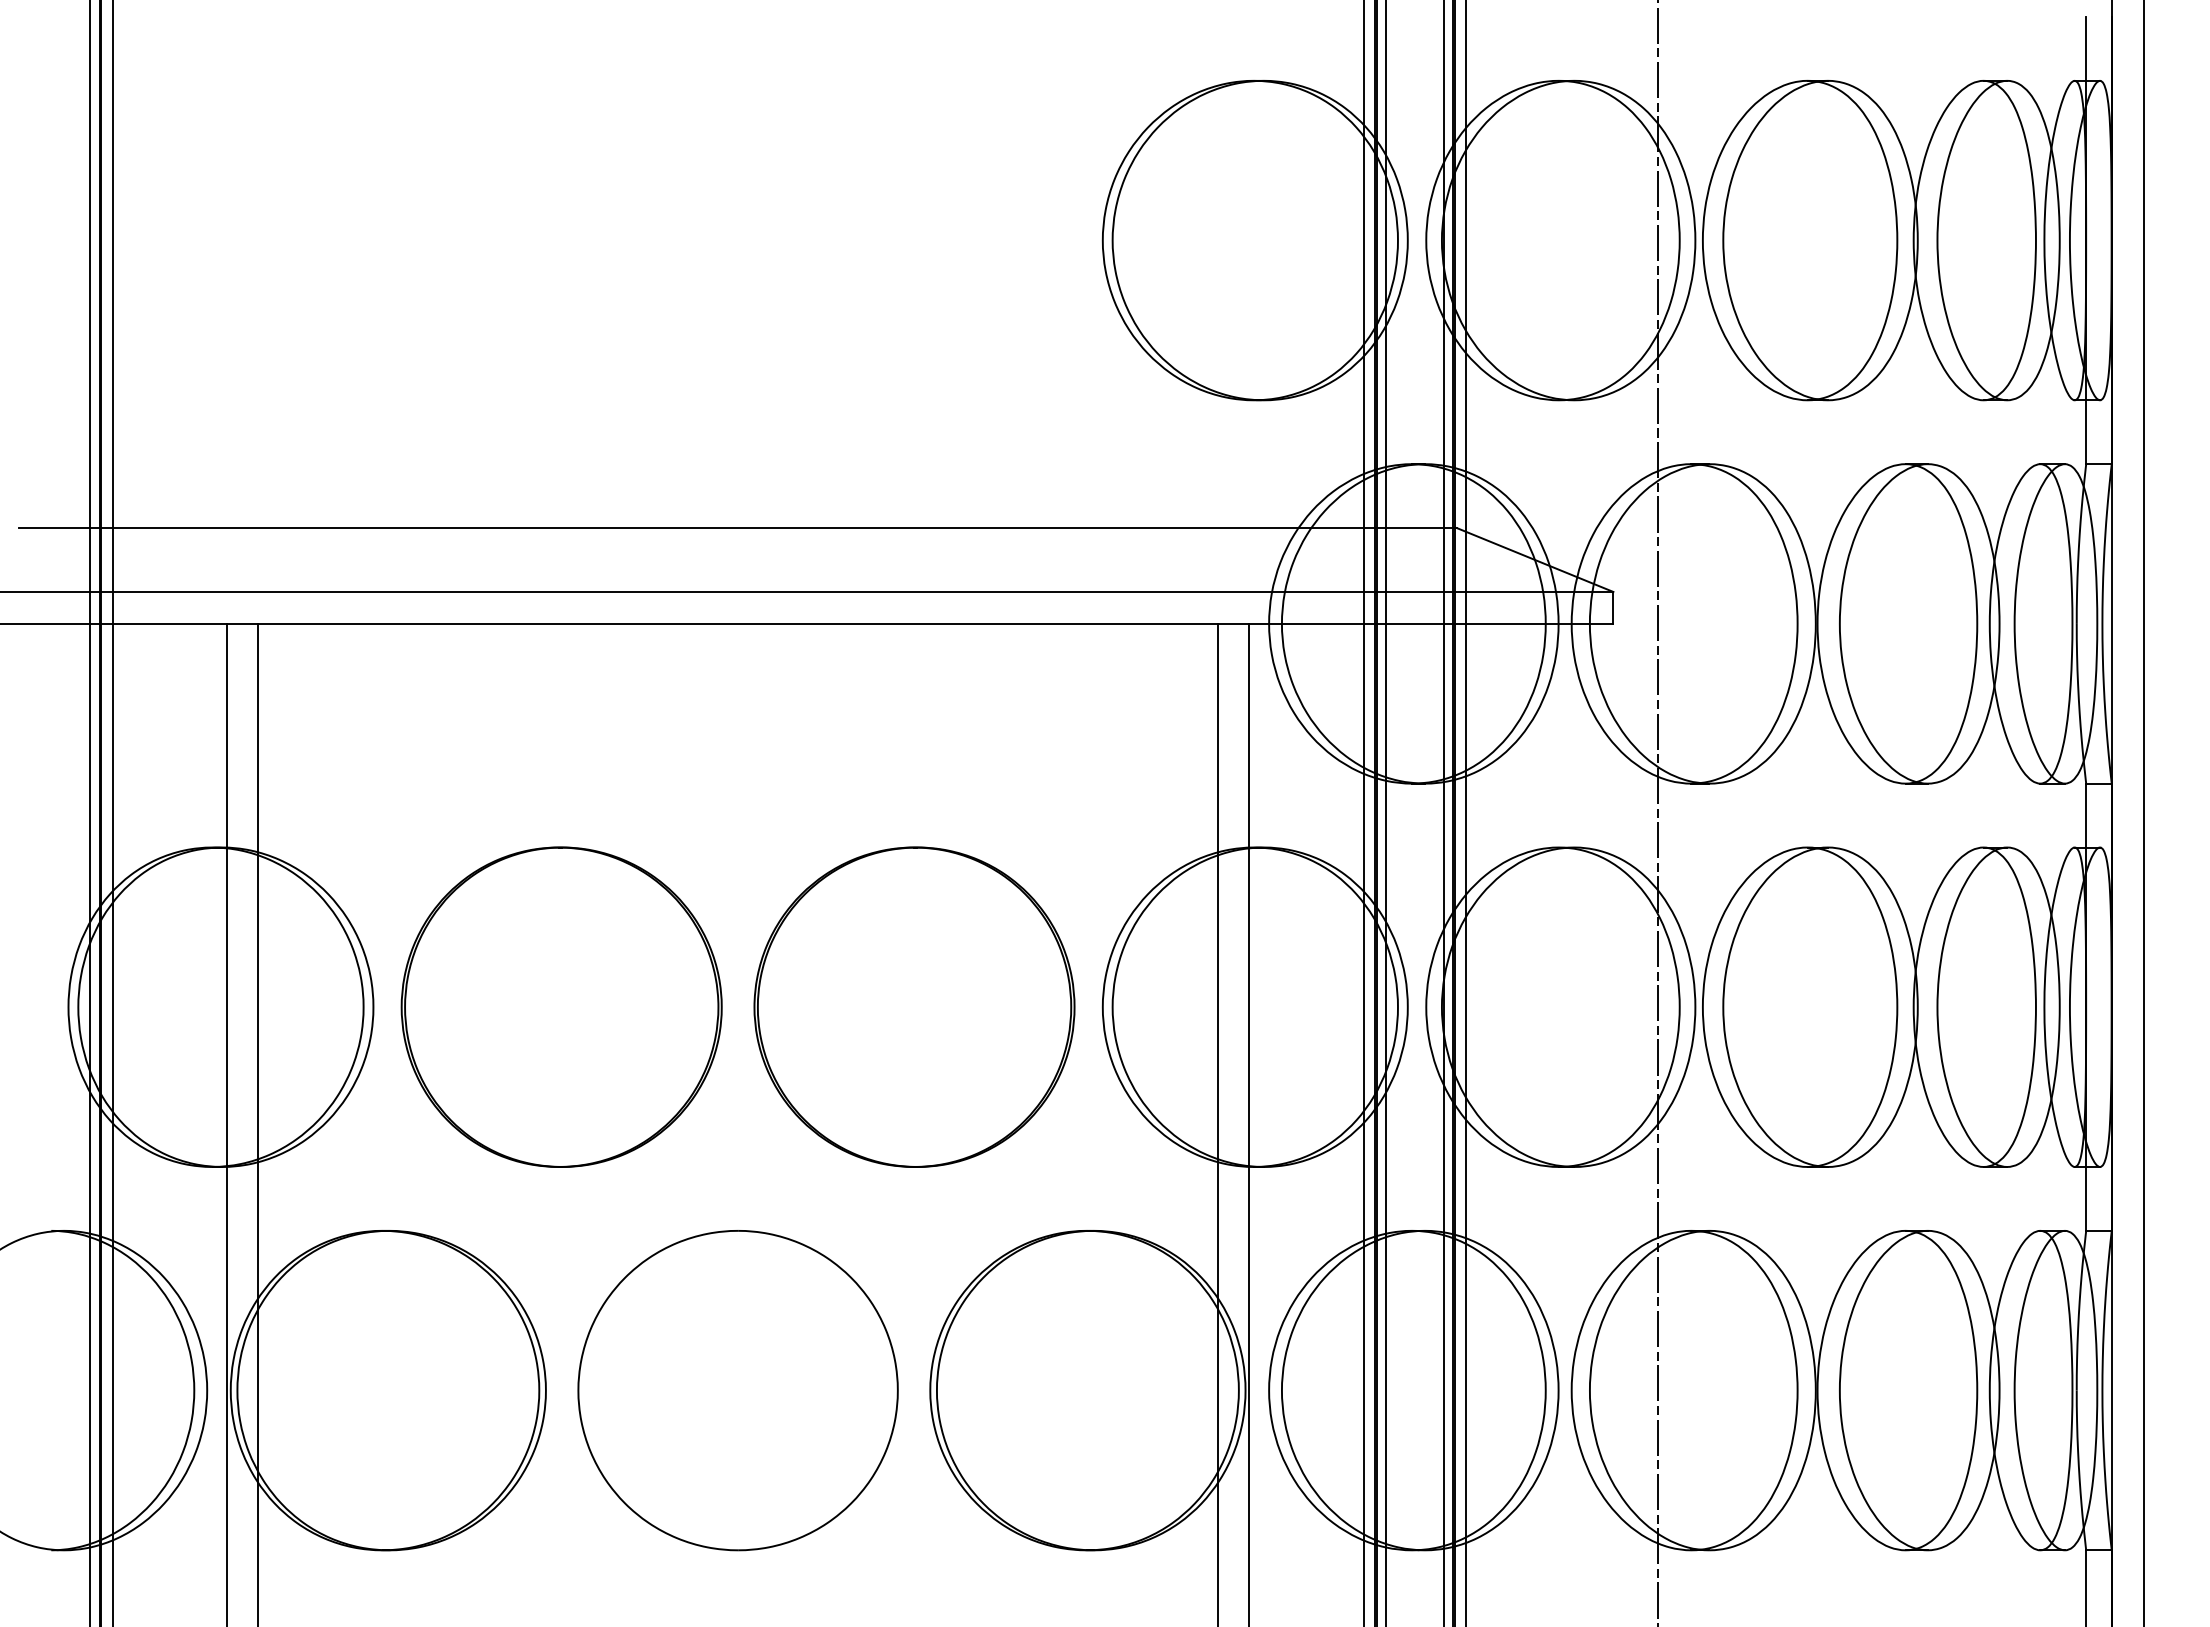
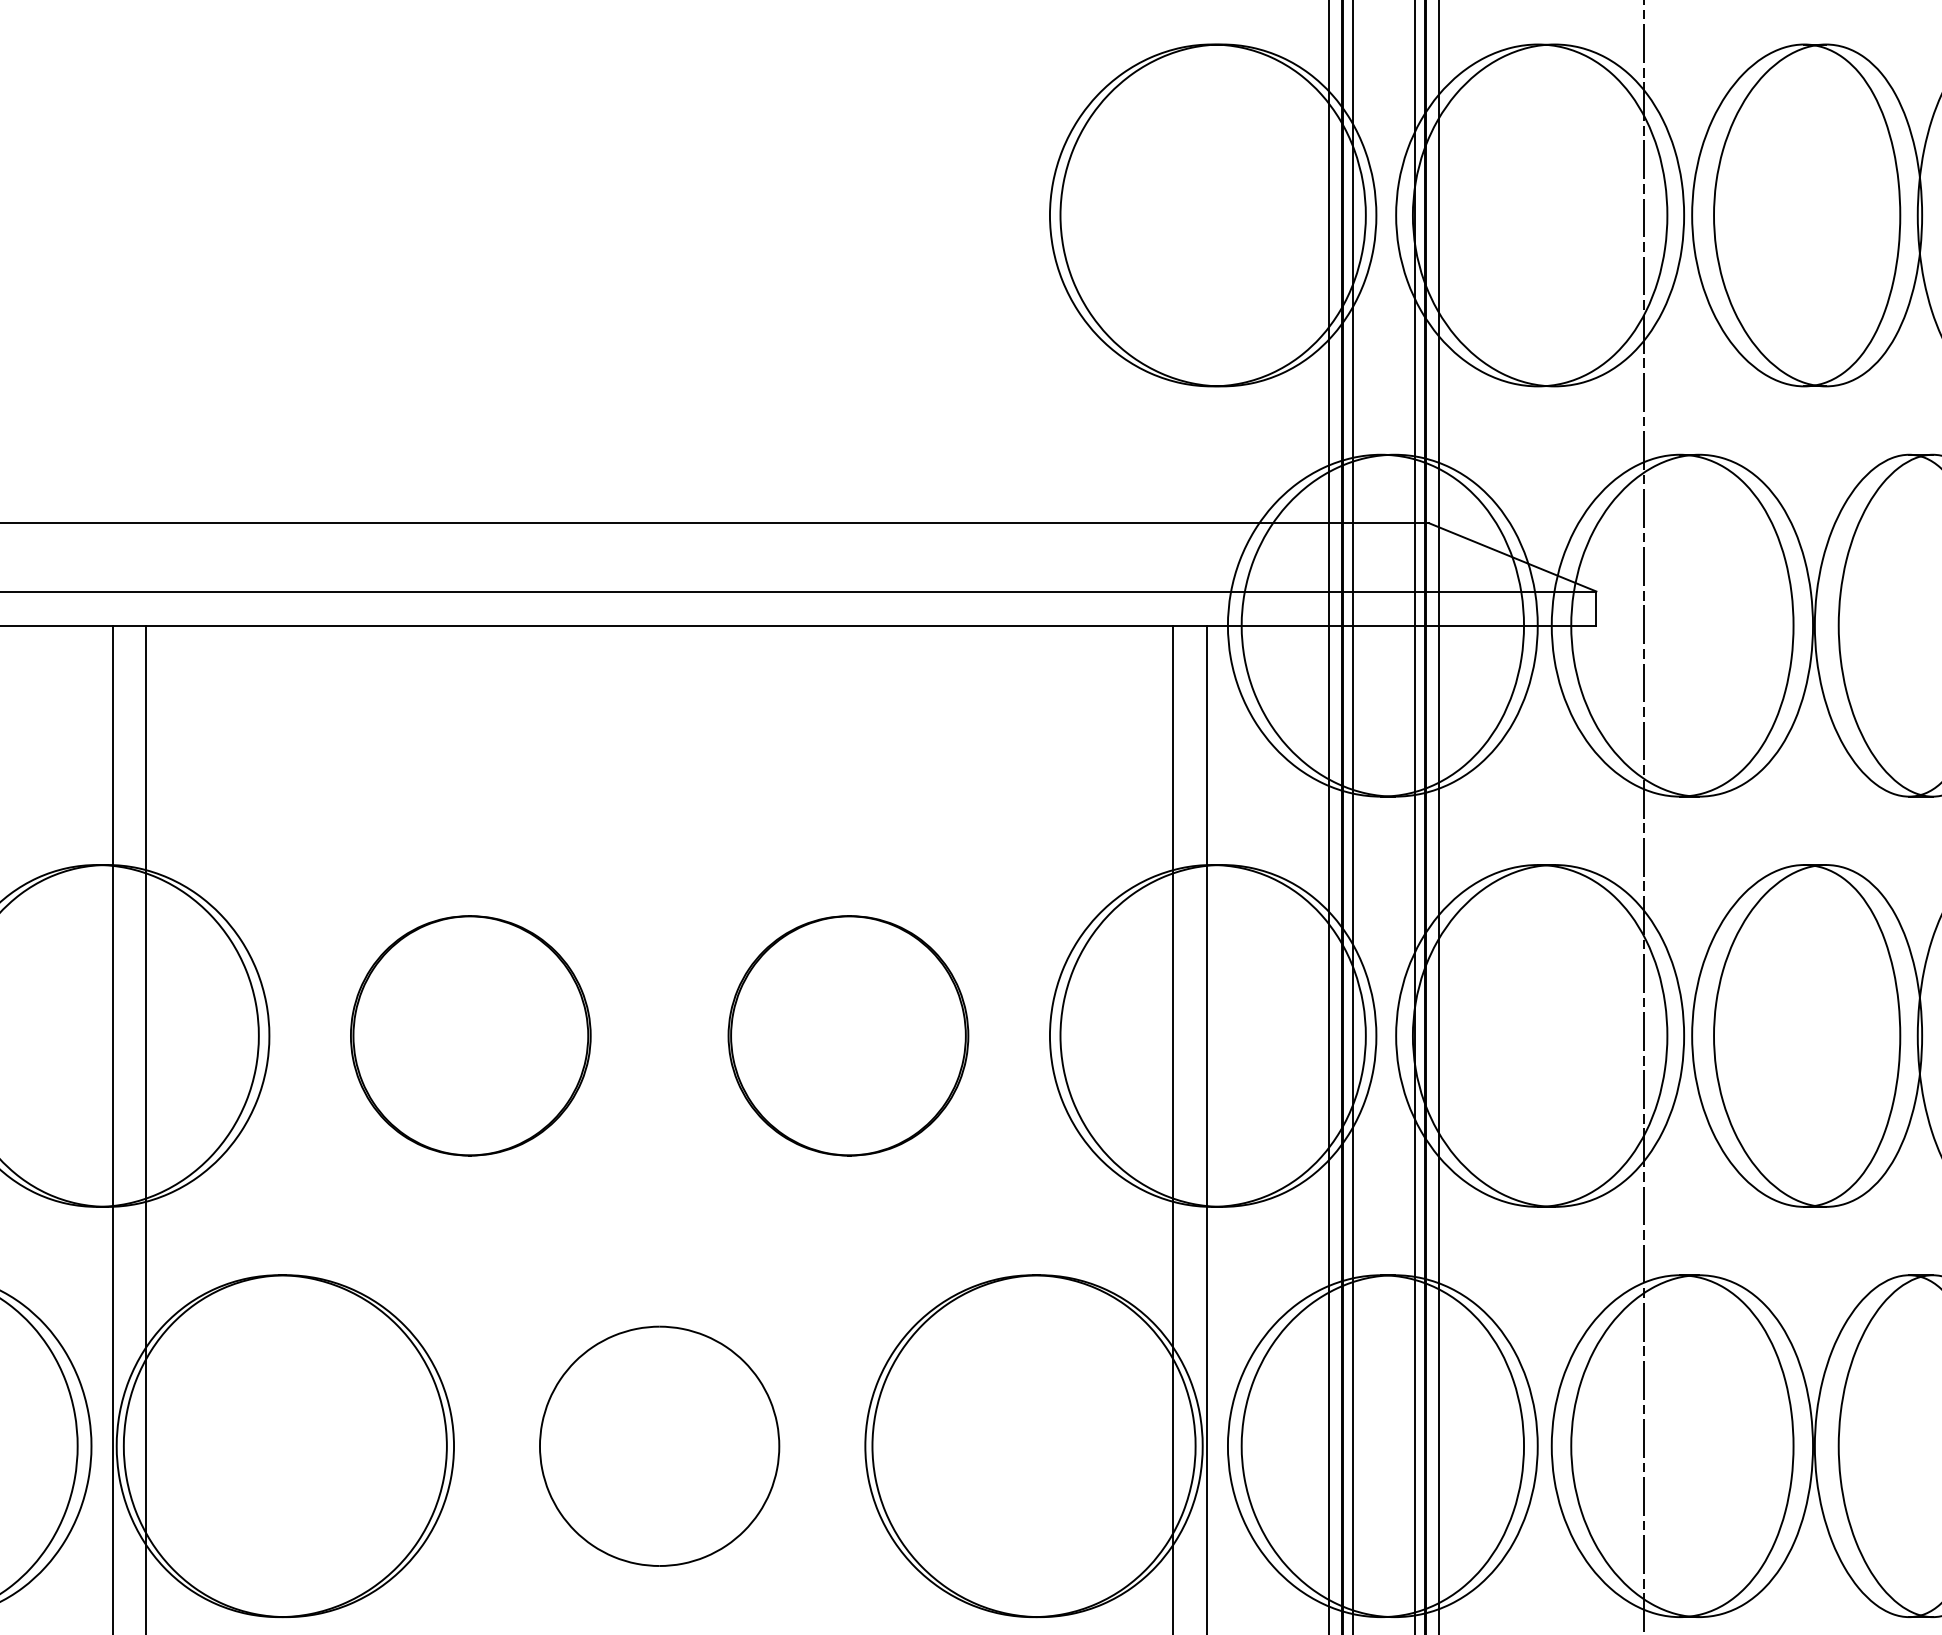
part: (561, 1006) -> (470, 1035), size x0.7
part: (914, 1006) -> (848, 1035), size x0.7
part: (737, 1390) -> (659, 1446), size x0.7

